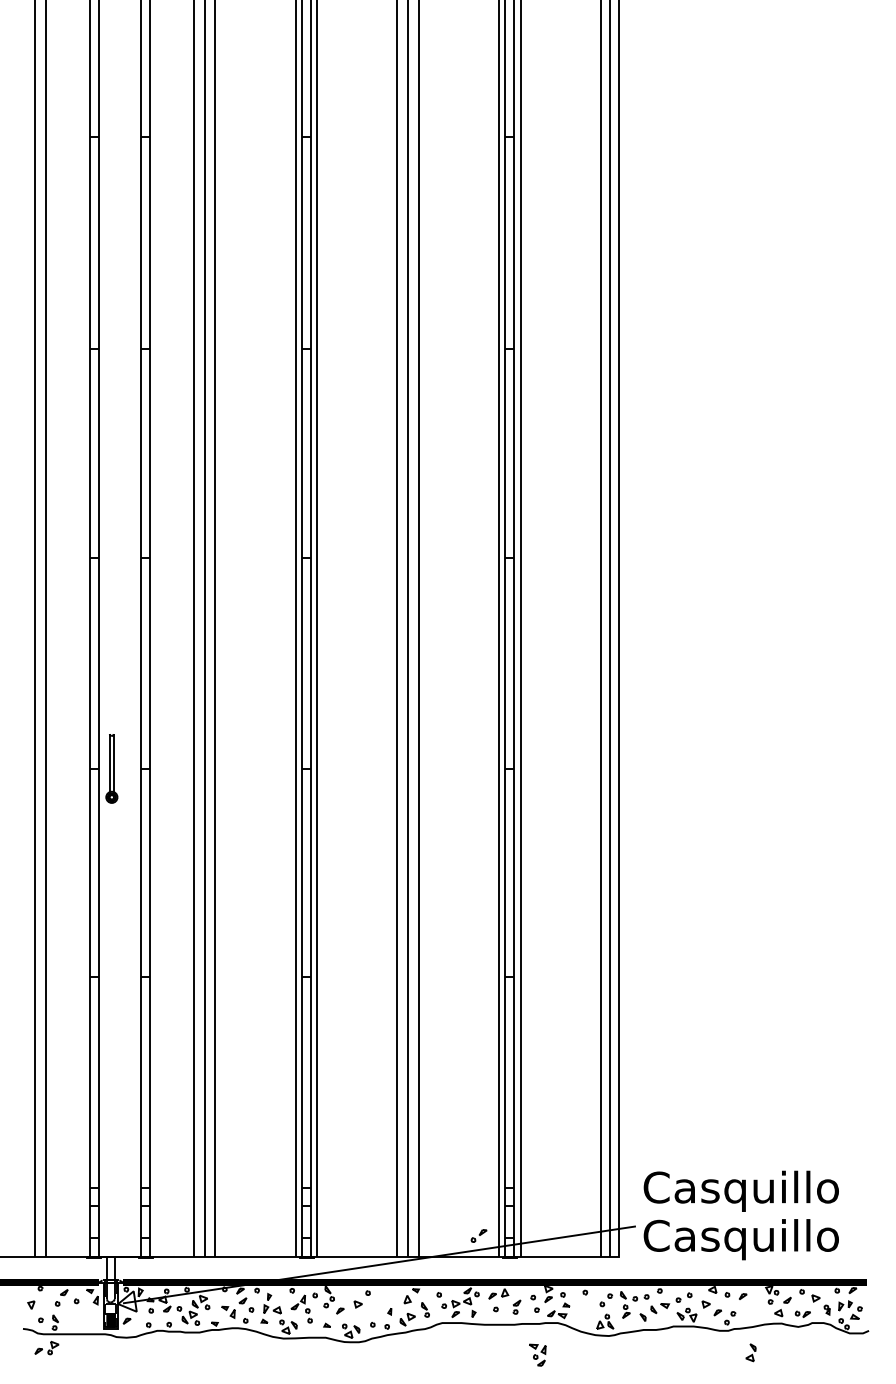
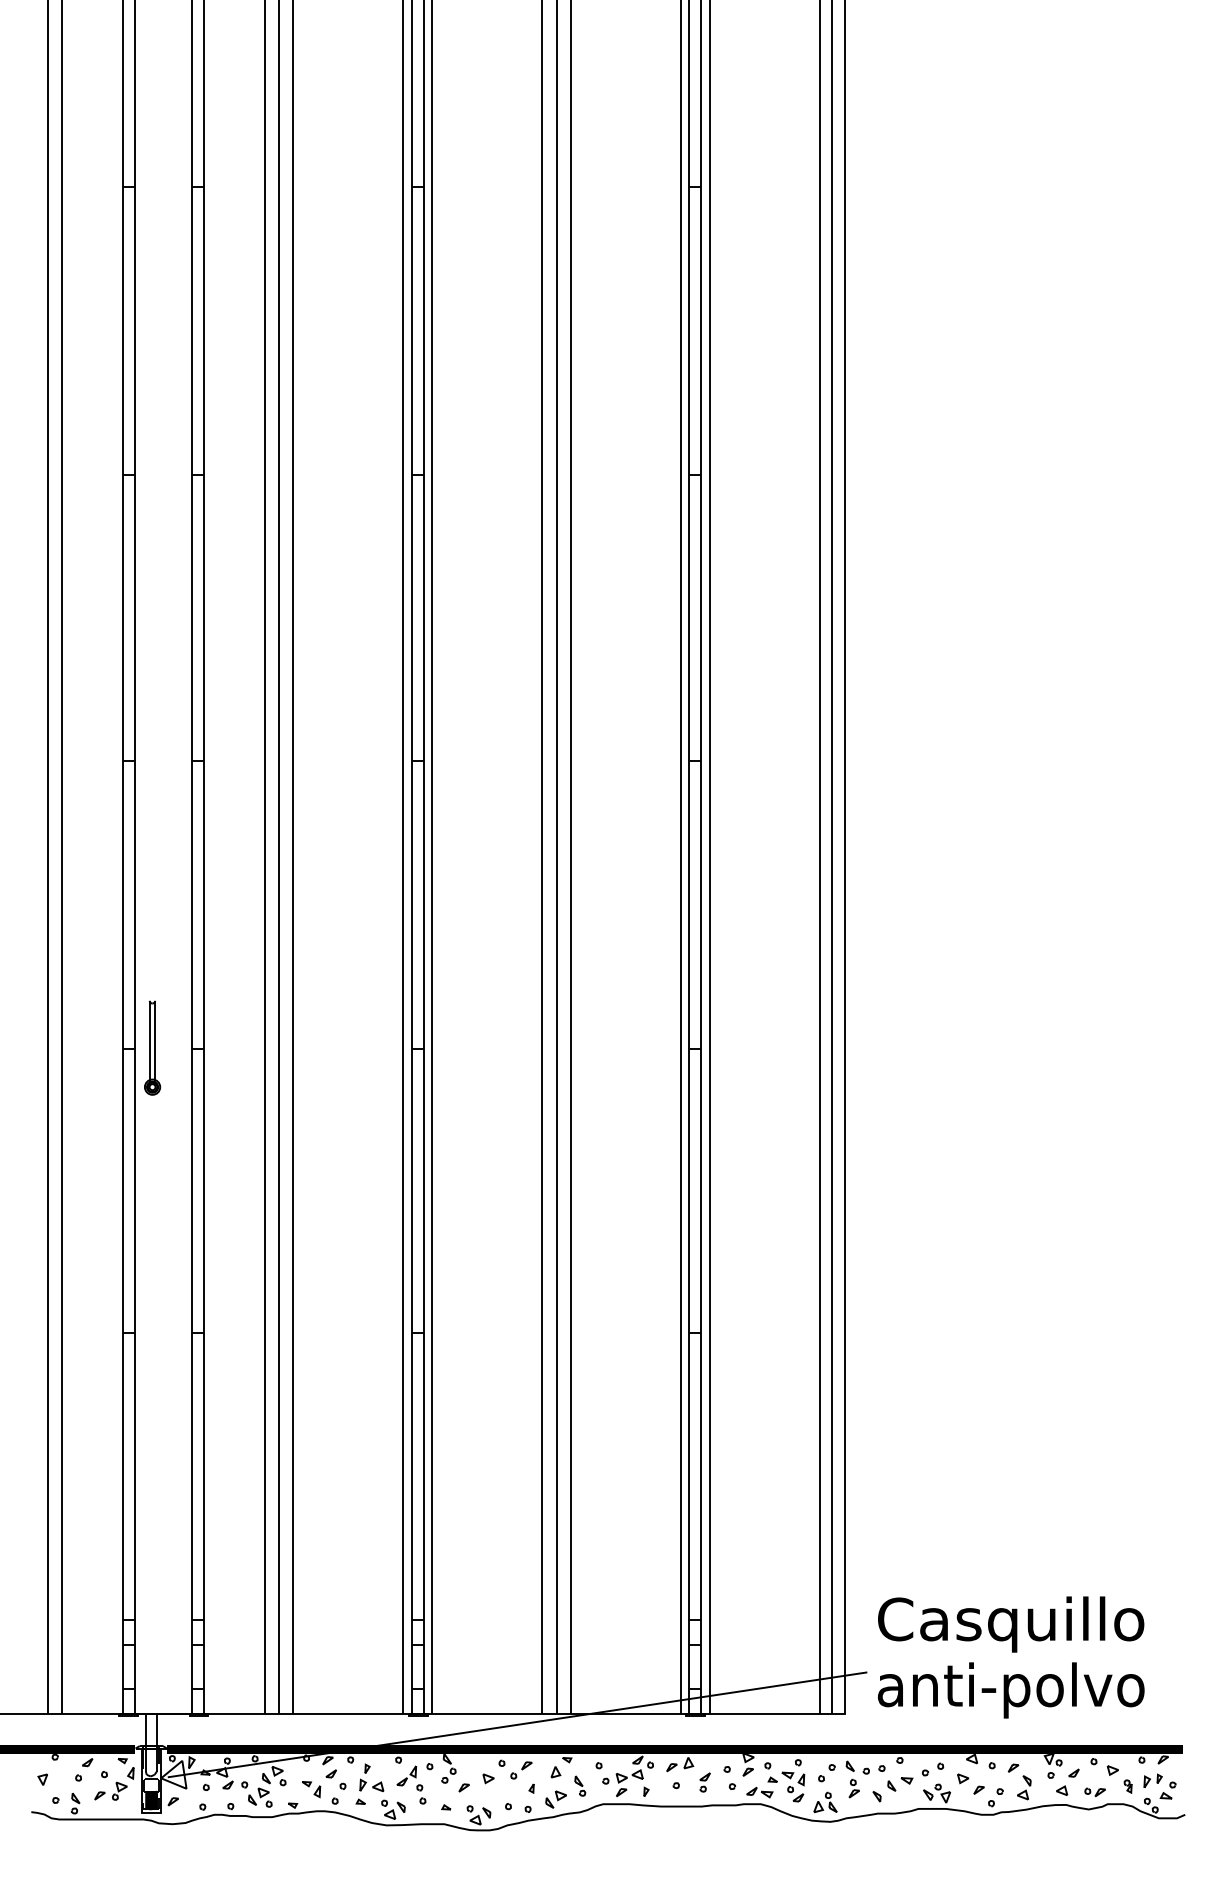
part: (479, 1236) -> (521, 1770), moved
text: (740, 1239) -> (1010, 1690), Casquillo -> anti-polvo
part: (46, 1347) -> (110, 1790), moved
part: (751, 1352) -> (1024, 1787), moved
part: (537, 1354) -> (793, 1786), moved

